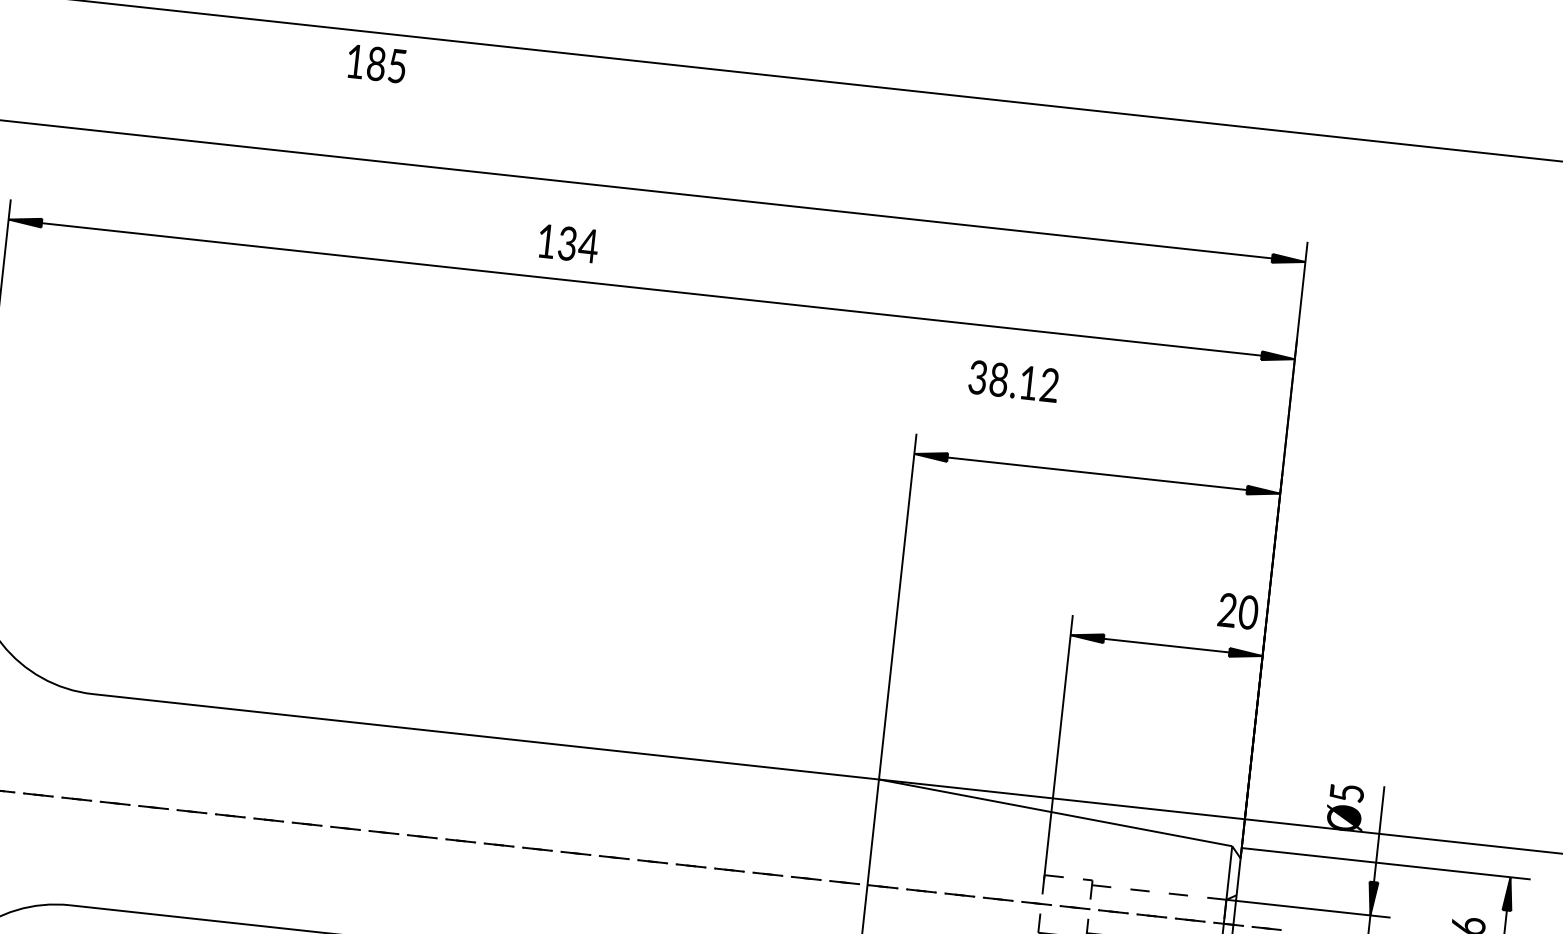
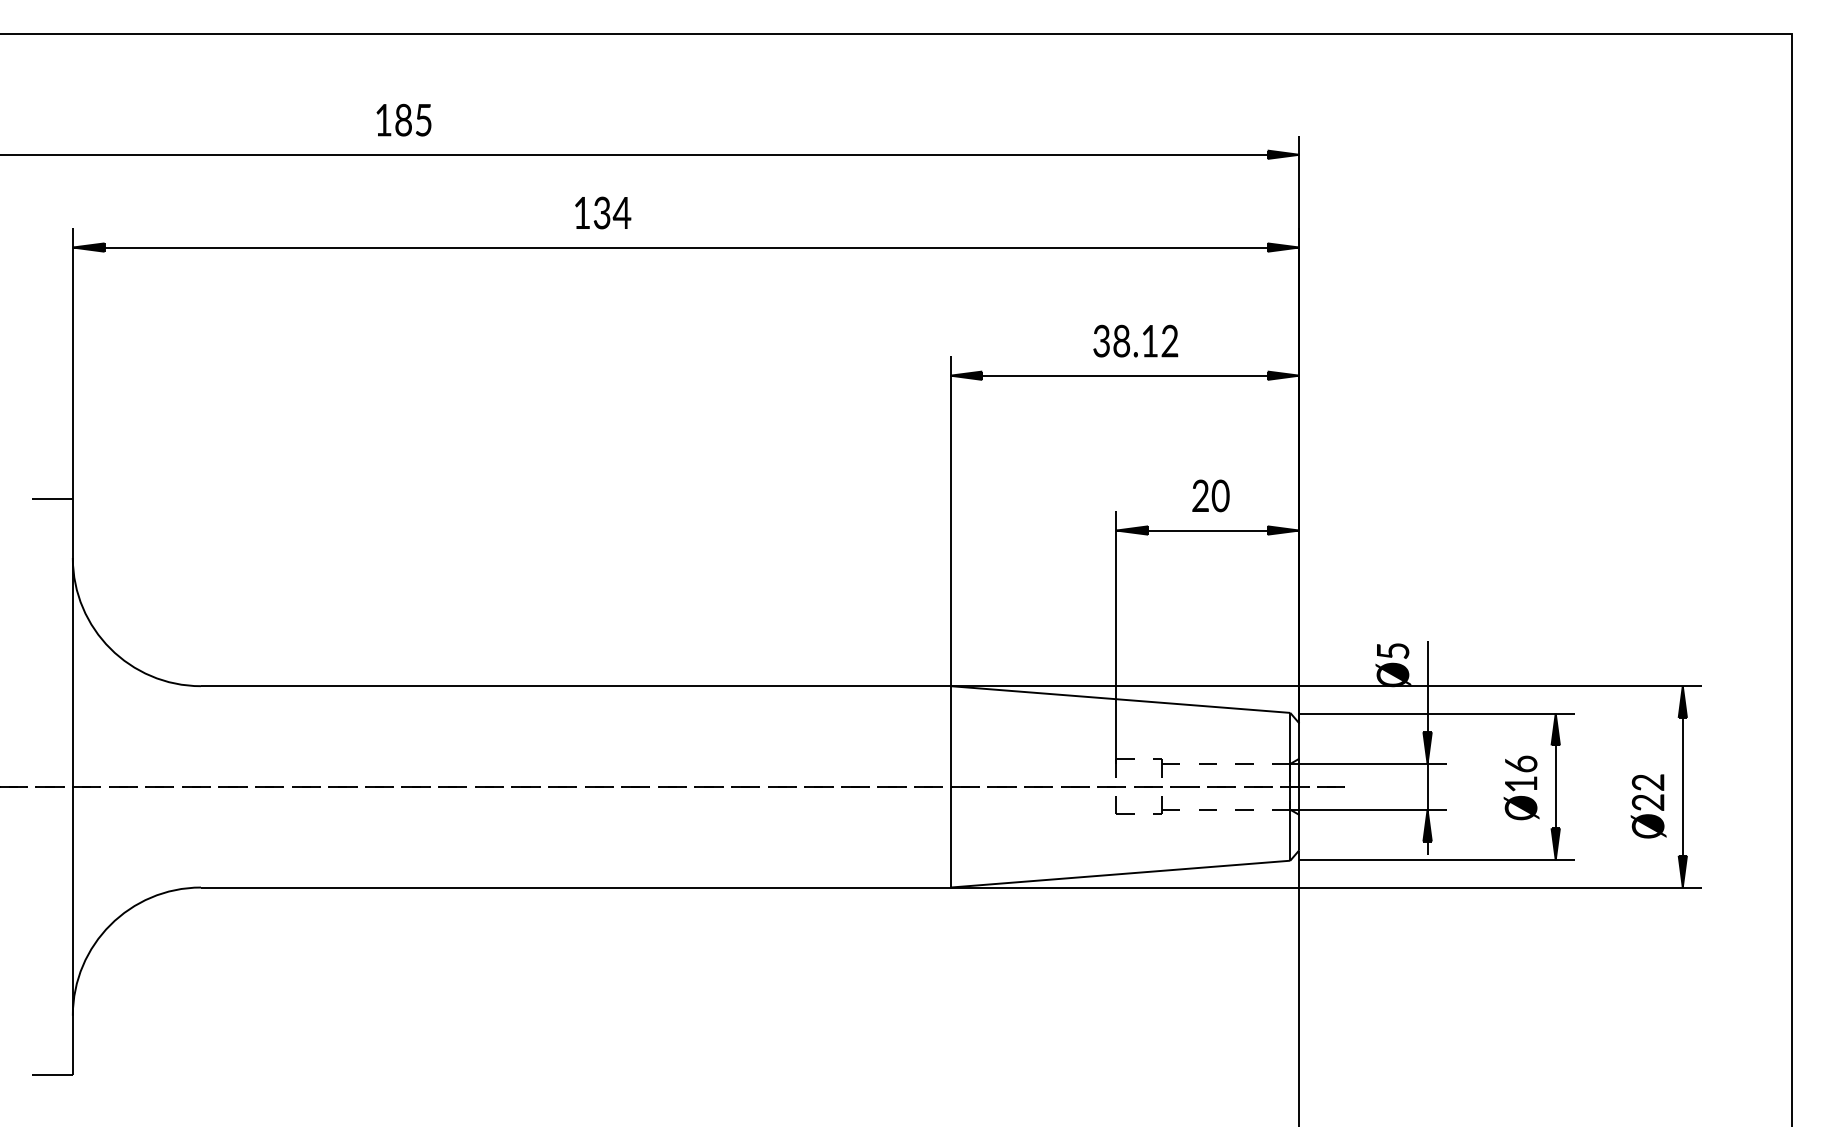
text: (376, 63) -> (403, 119), moved
text: (1013, 380) -> (1135, 340), moved
text: (1237, 610) -> (1210, 495), moved

